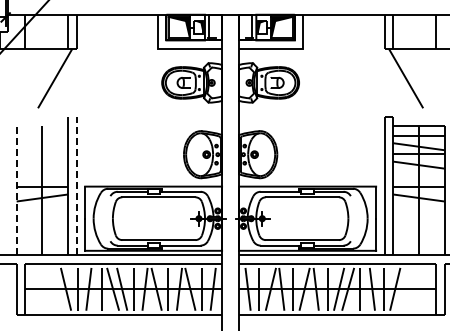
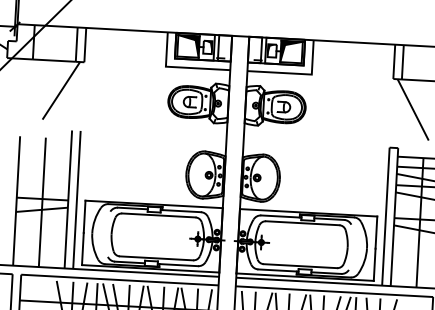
line: (76, 186) -> (76, 200), dashed -> solid
line: (16, 190) -> (16, 200), dashed -> solid

